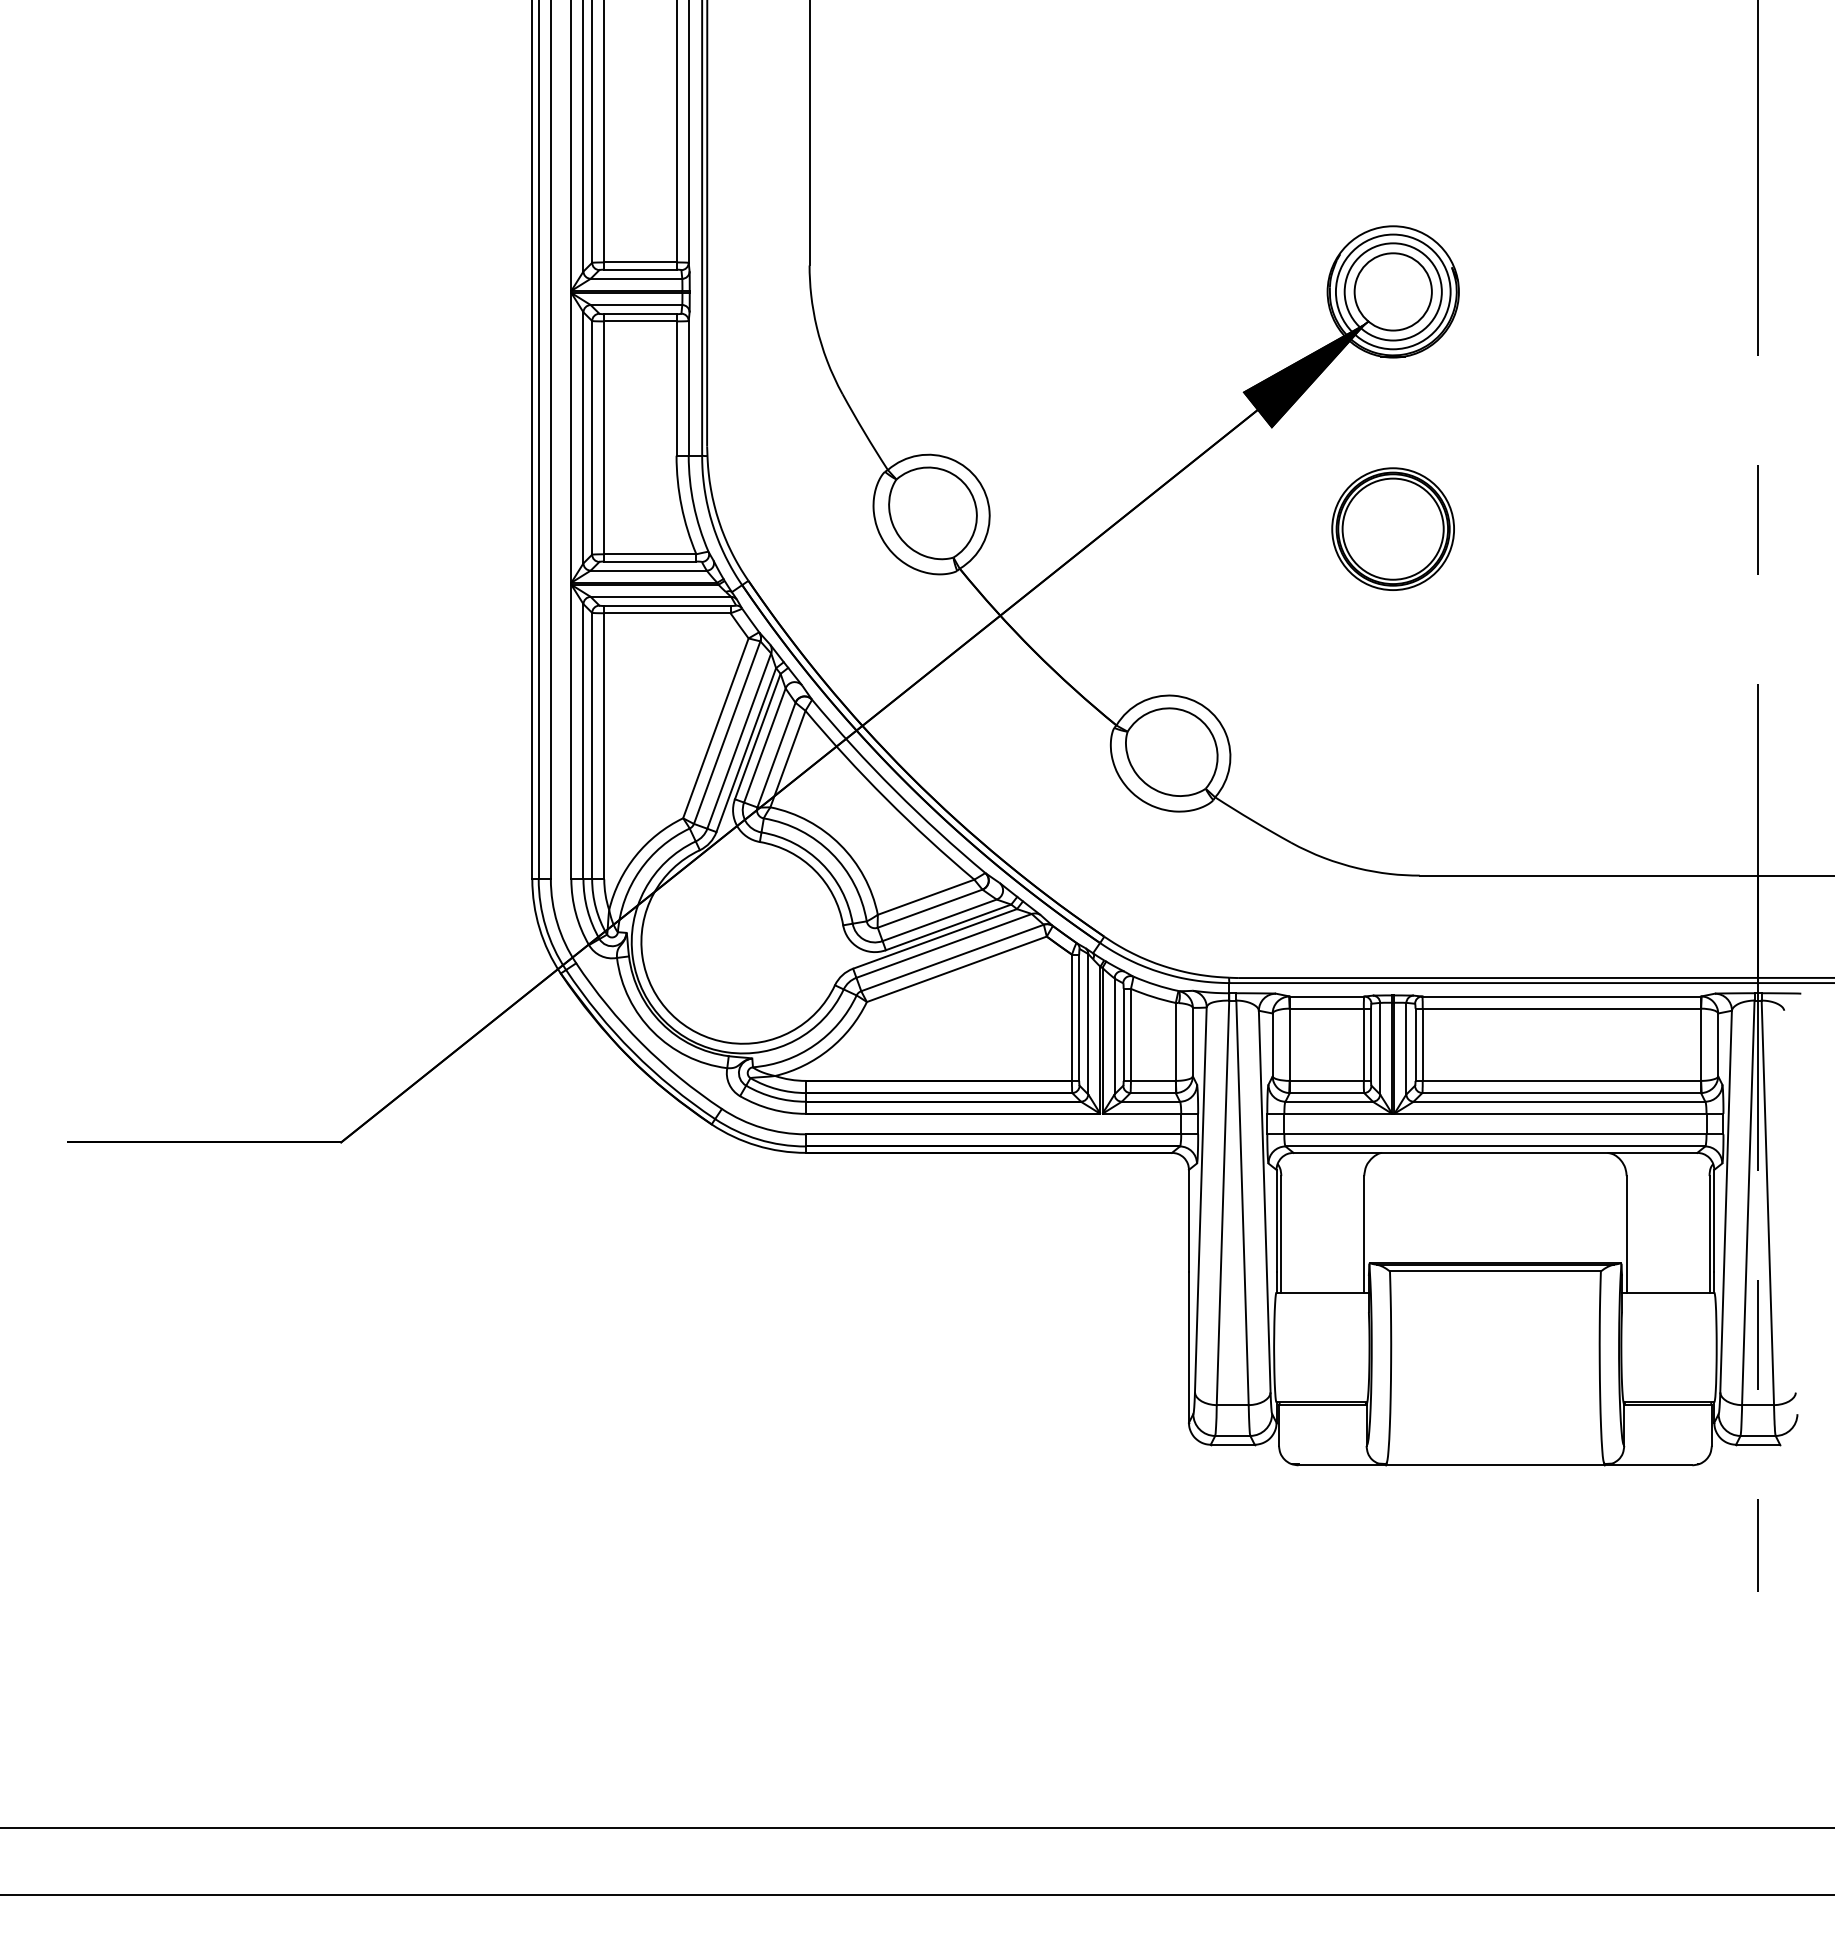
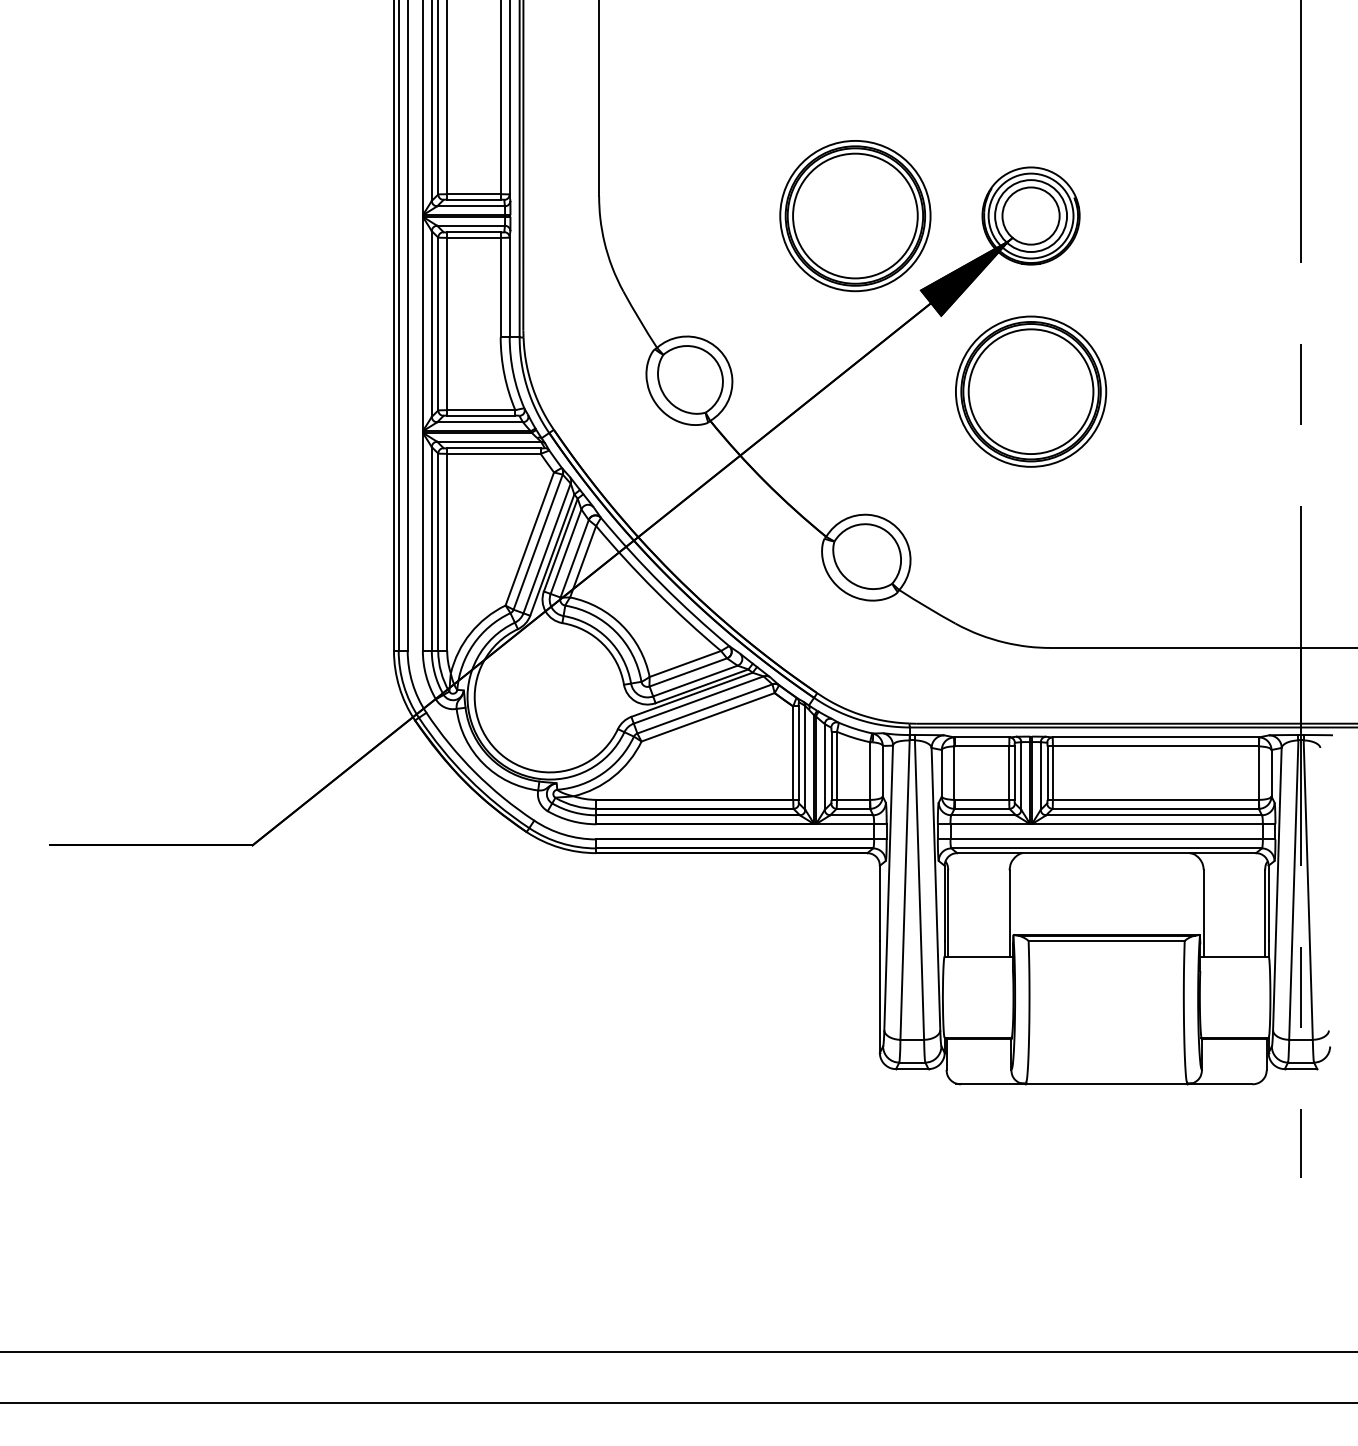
part: (1155, 291) -> (855, 215), added
part: (1392, 528) -> (1030, 391), size x1.67

